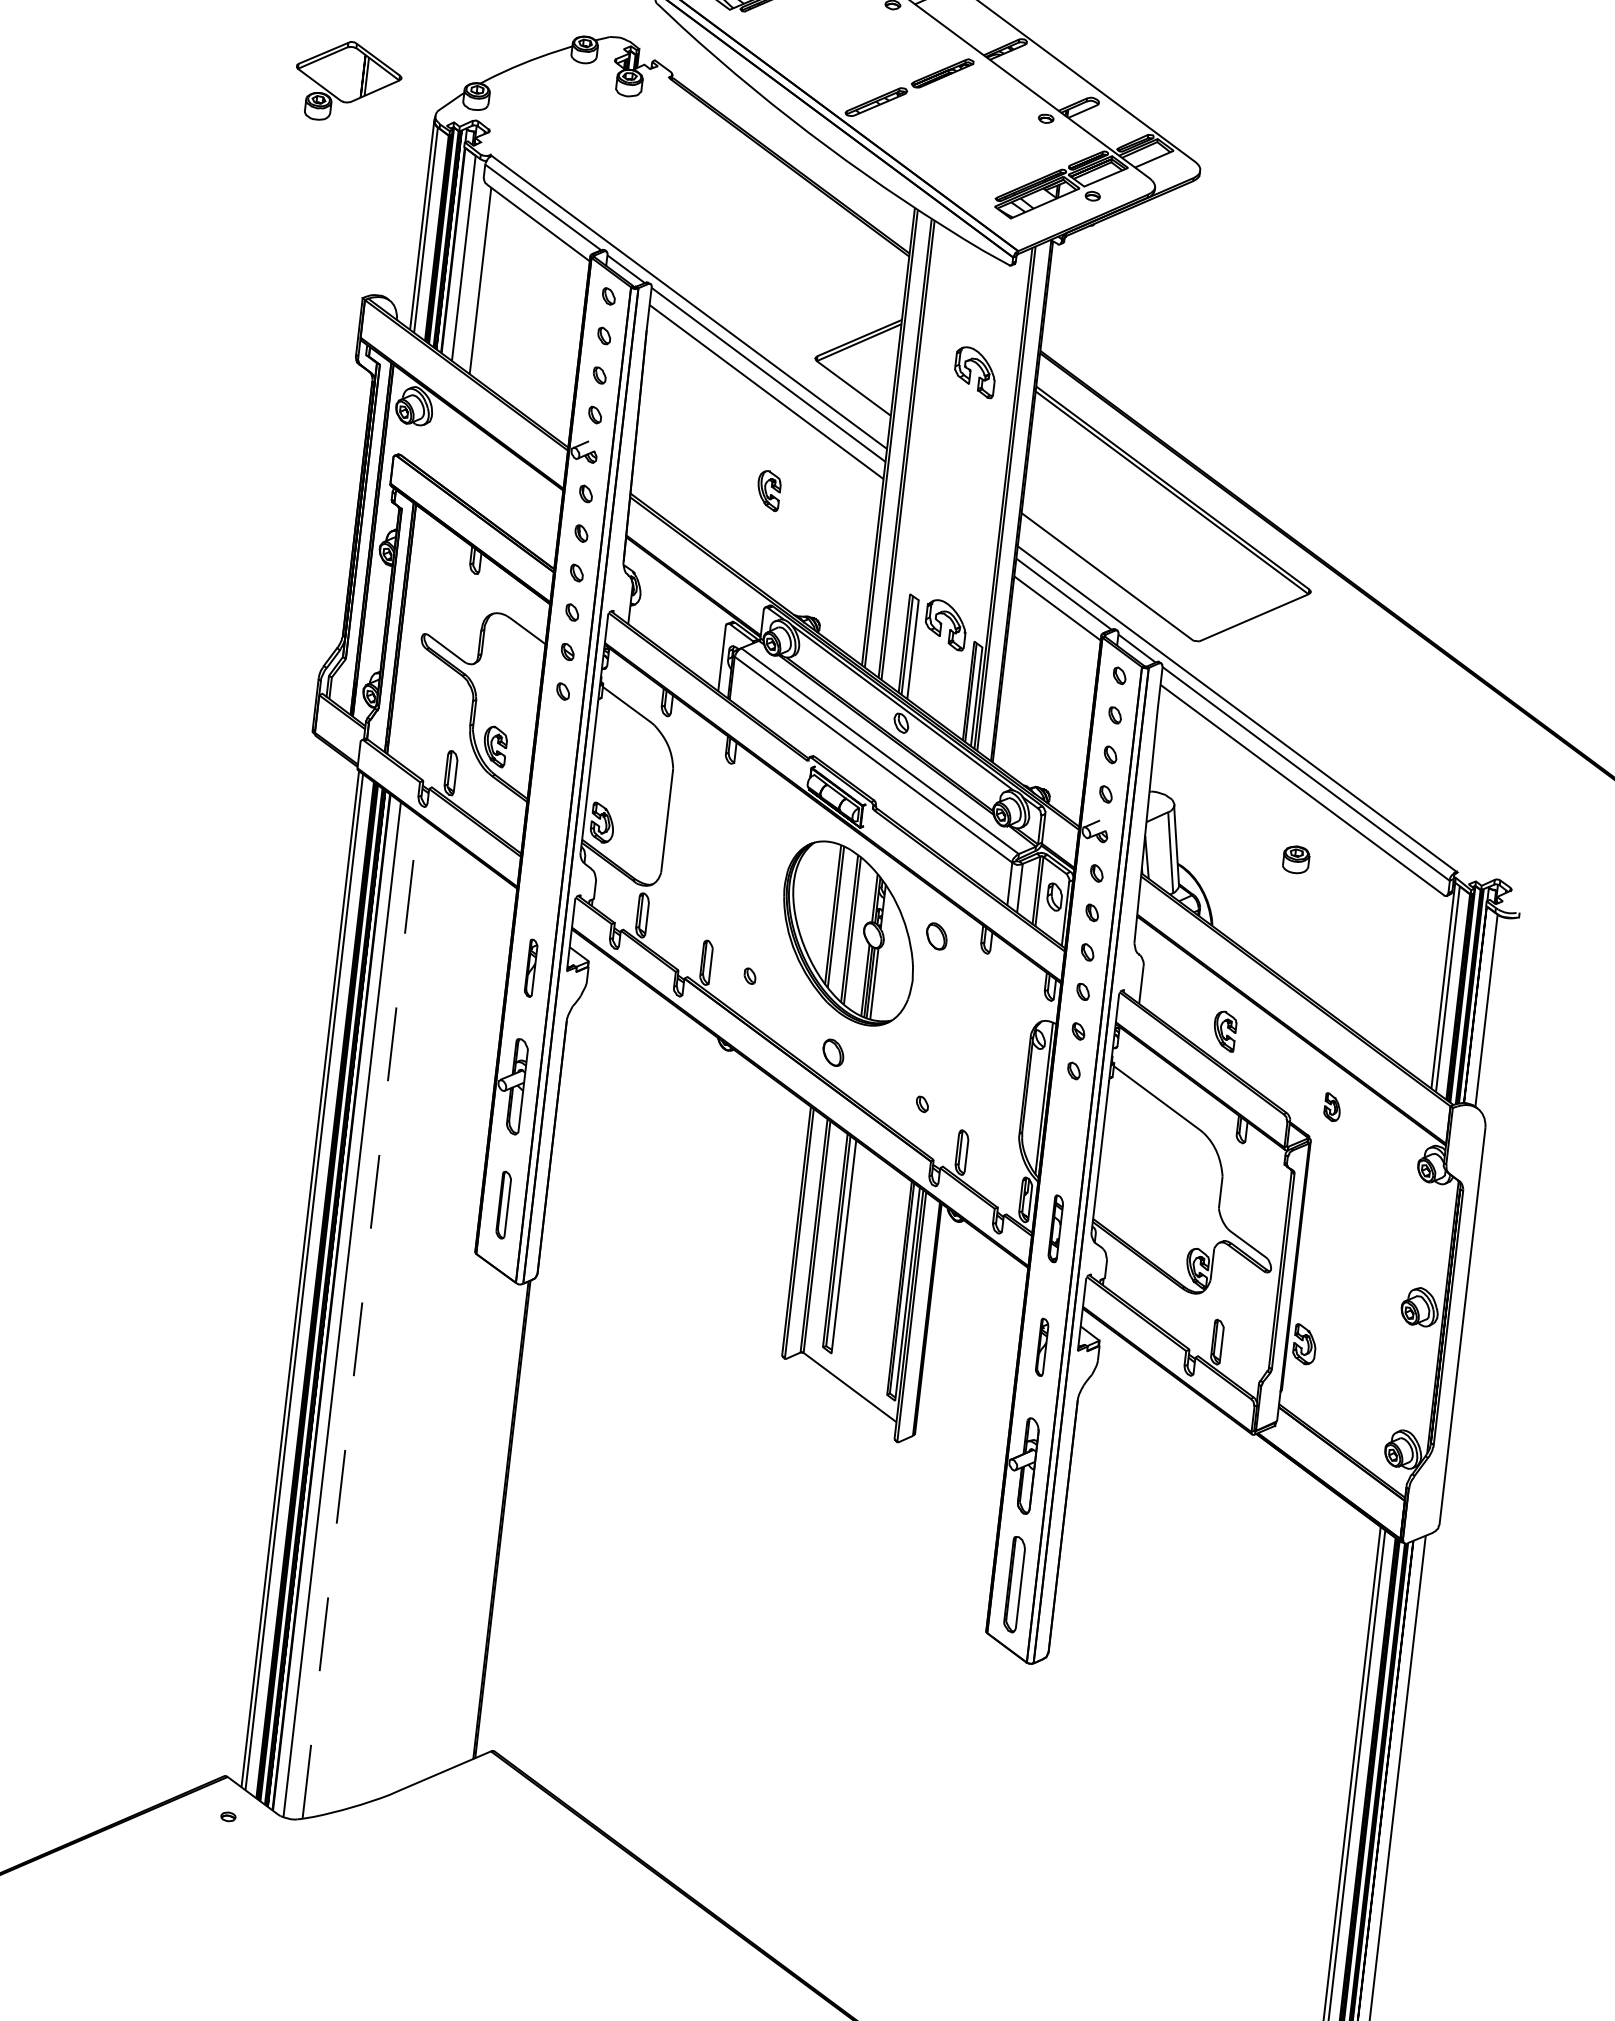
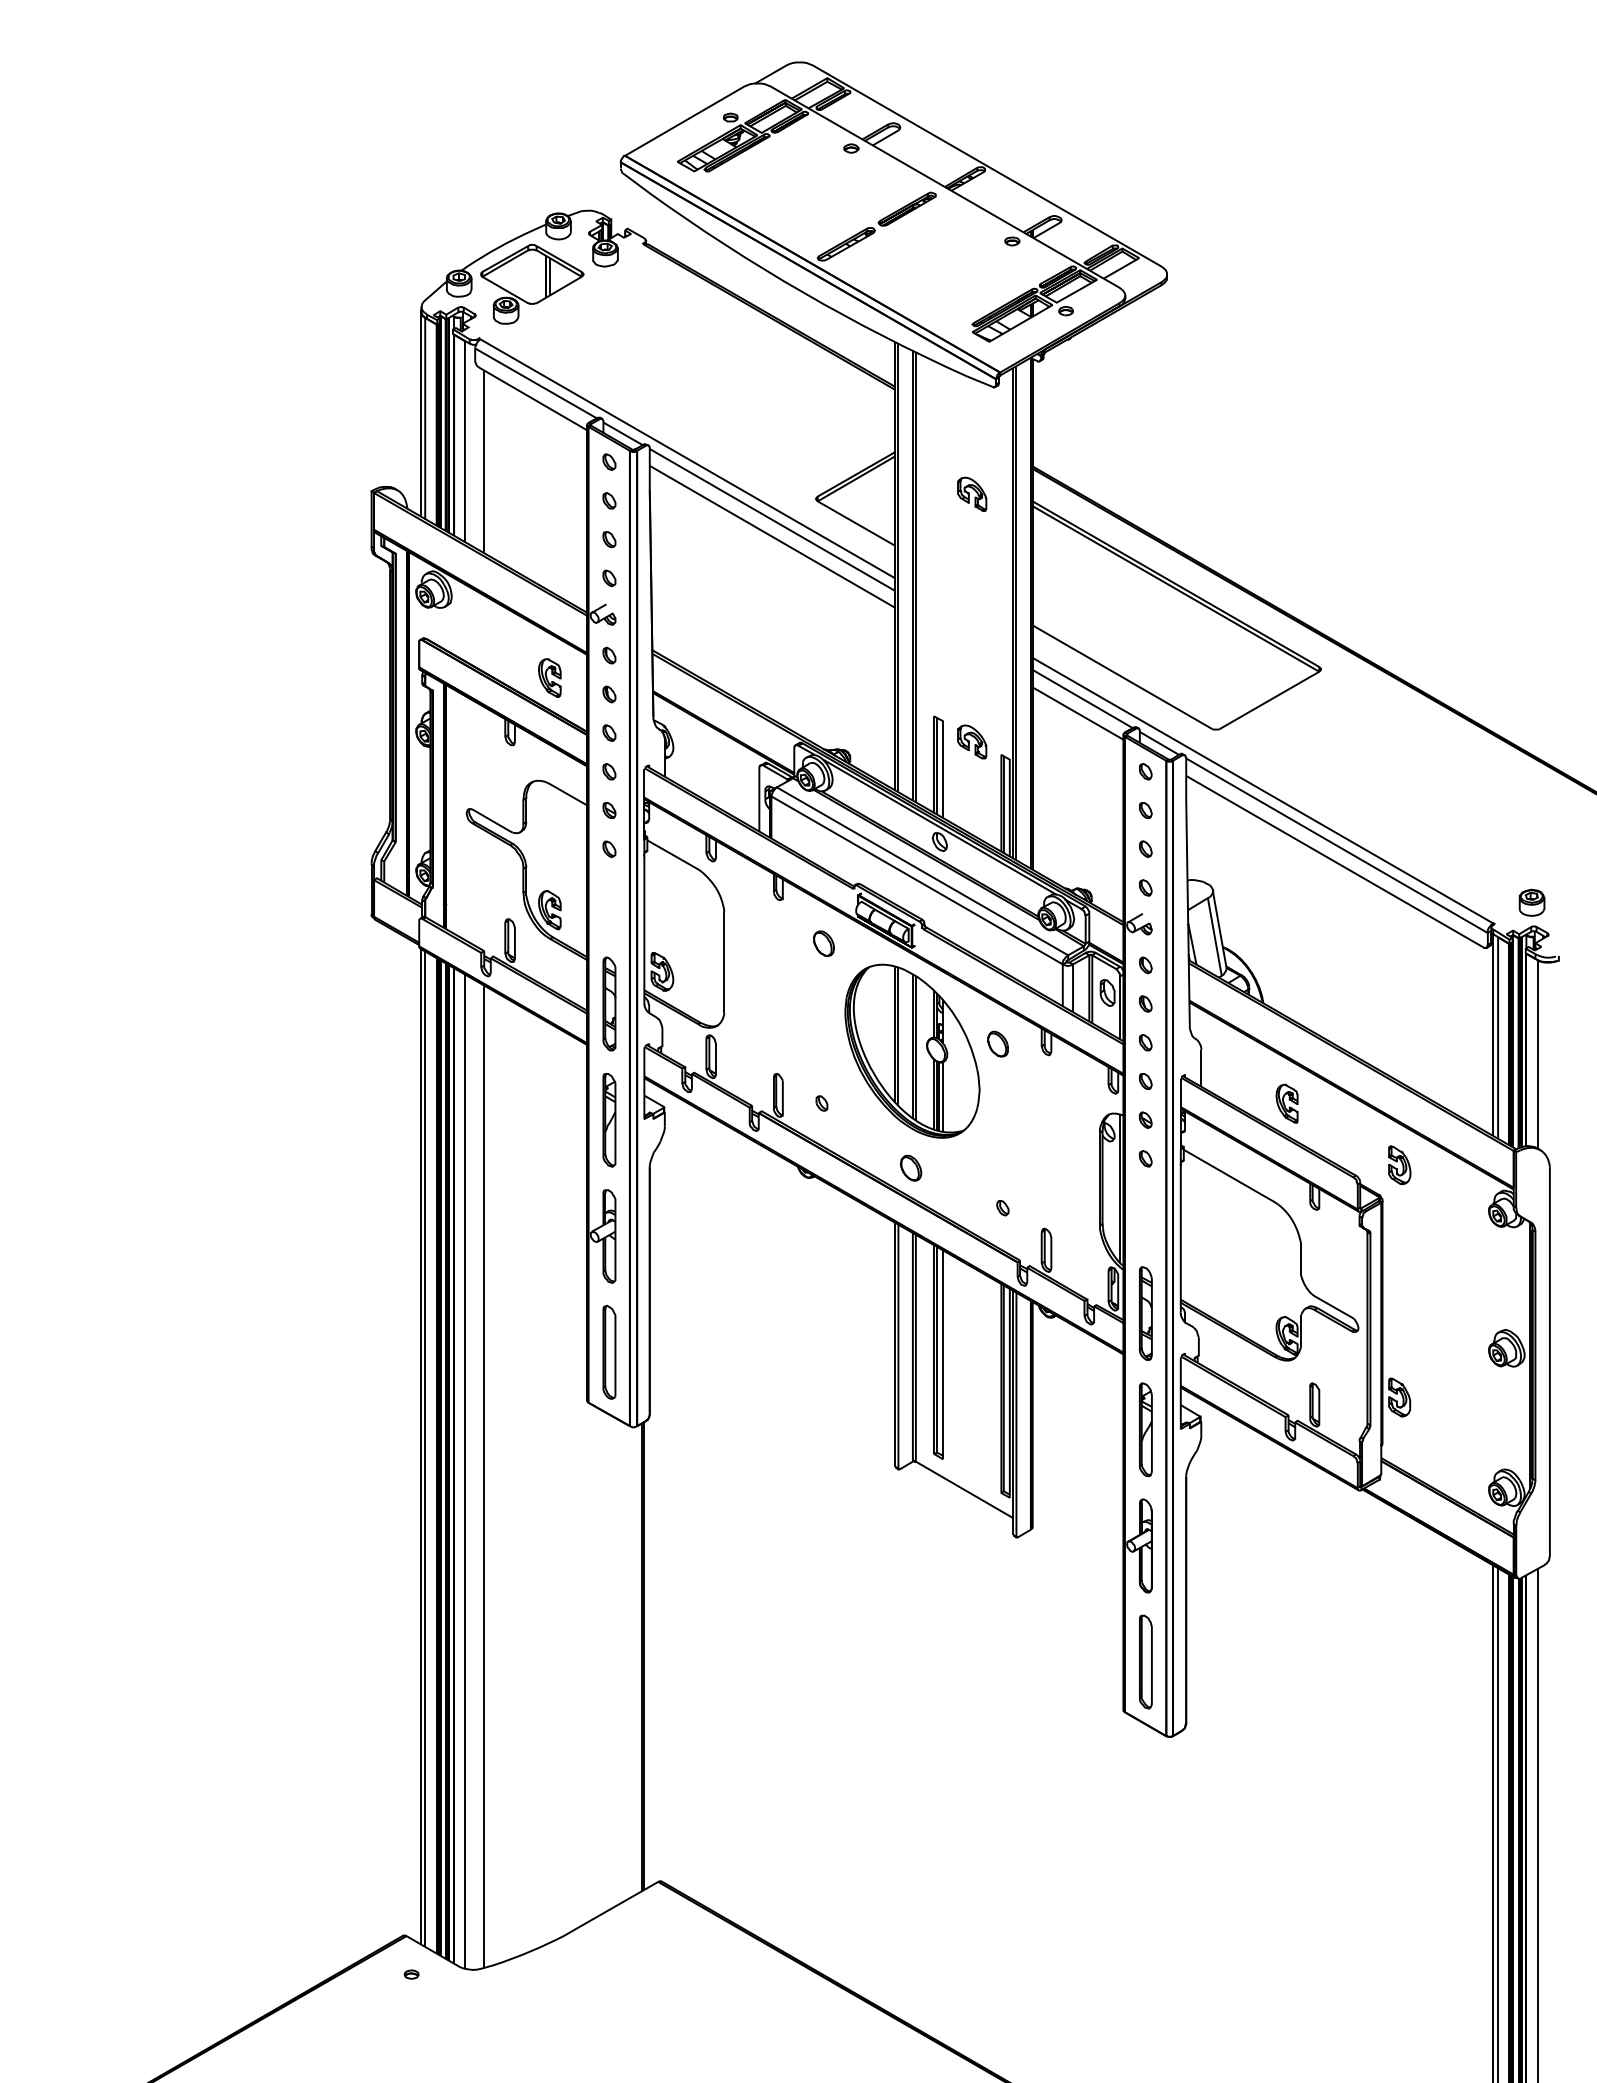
part: (348, 82) -> (532, 284), moved
part: (975, 371) -> (972, 493), size x0.71
part: (768, 490) -> (549, 677), moved
part: (946, 624) -> (972, 741), size x0.71
part: (770, 813) -> (823, 943), added
part: (545, 849) -> (609, 1003), added
part: (1295, 859) -> (1531, 902), moved
part: (531, 968) -> (609, 1120), size x1.67
part: (1332, 1106) -> (1399, 1164), size x1.43
part: (503, 1205) -> (609, 1352), size x1.43
part: (1055, 1228) -> (1145, 1313), size x1.43
line: (360, 1316) -> (483, 1476), dashed -> solid
part: (1041, 1347) -> (1145, 1429), size x1.67

